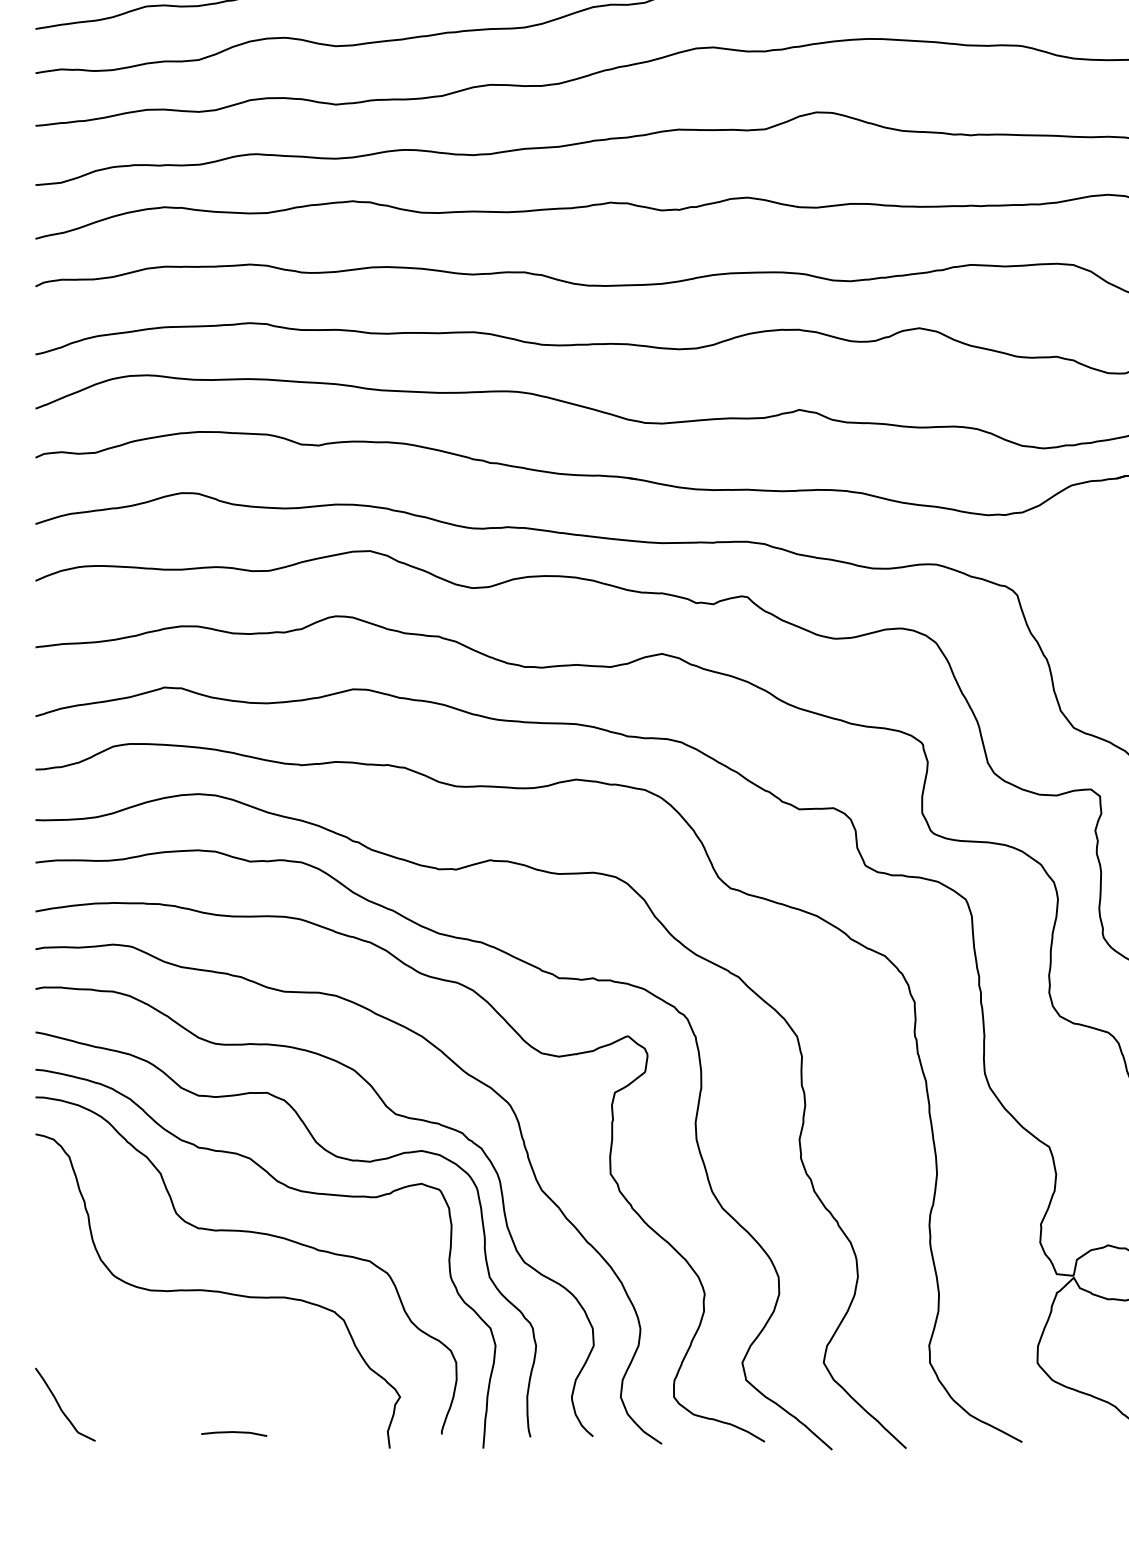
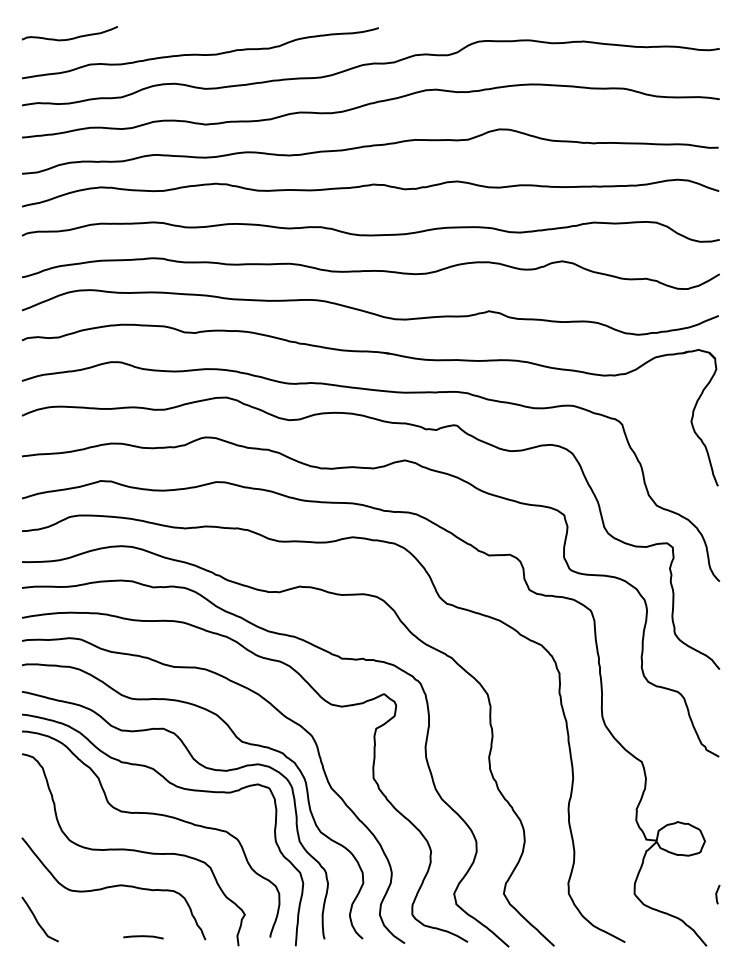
curve: (185, 1352) -> (113, 887), added

